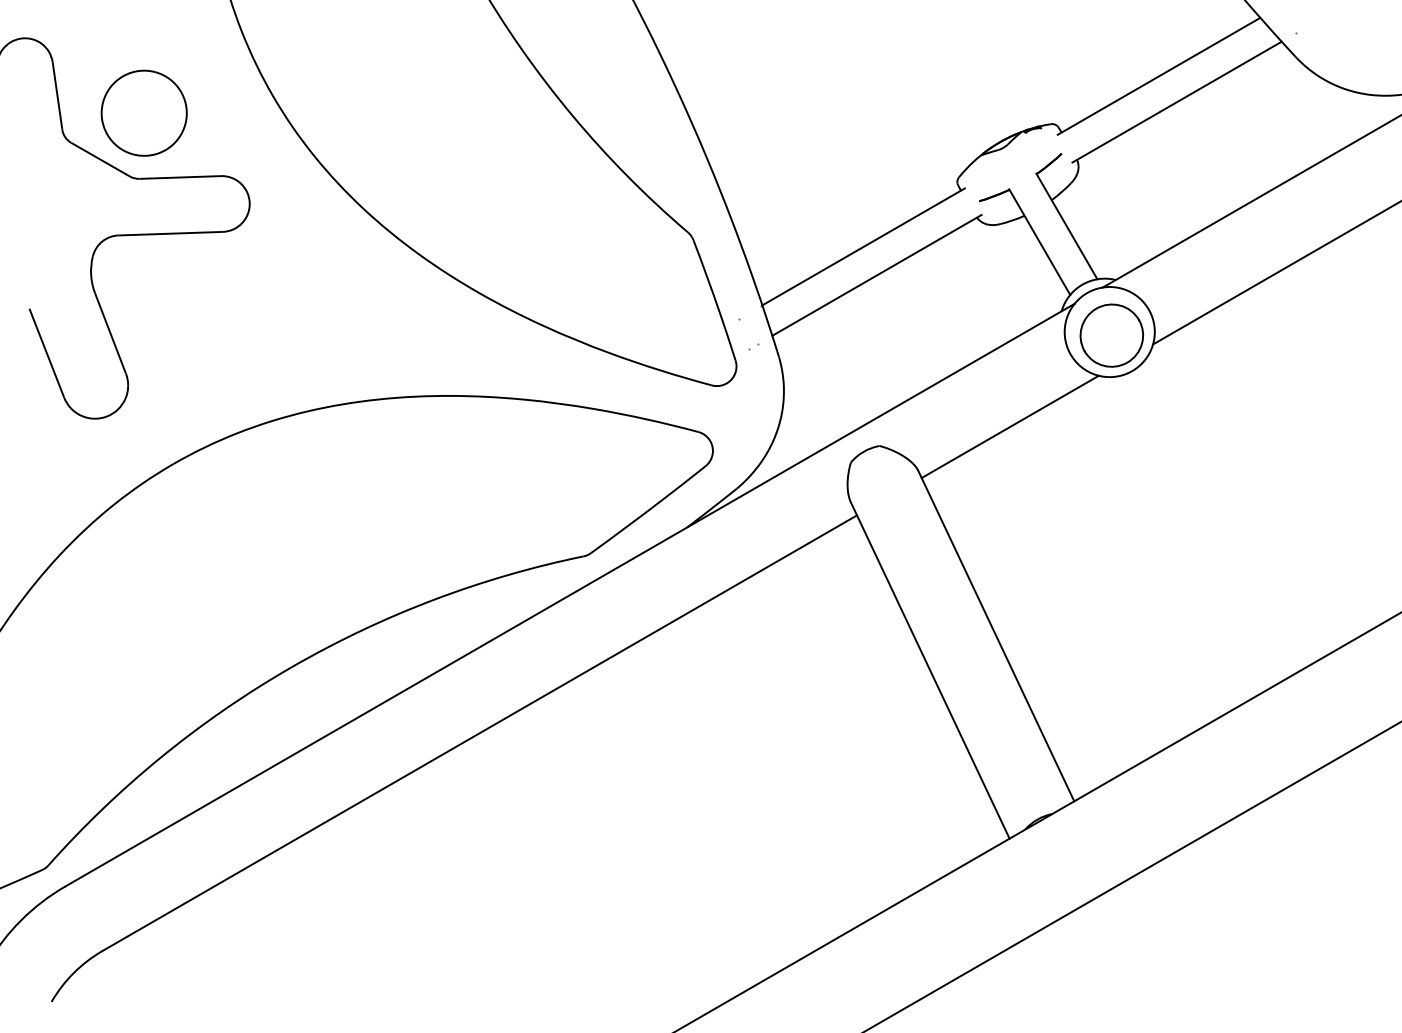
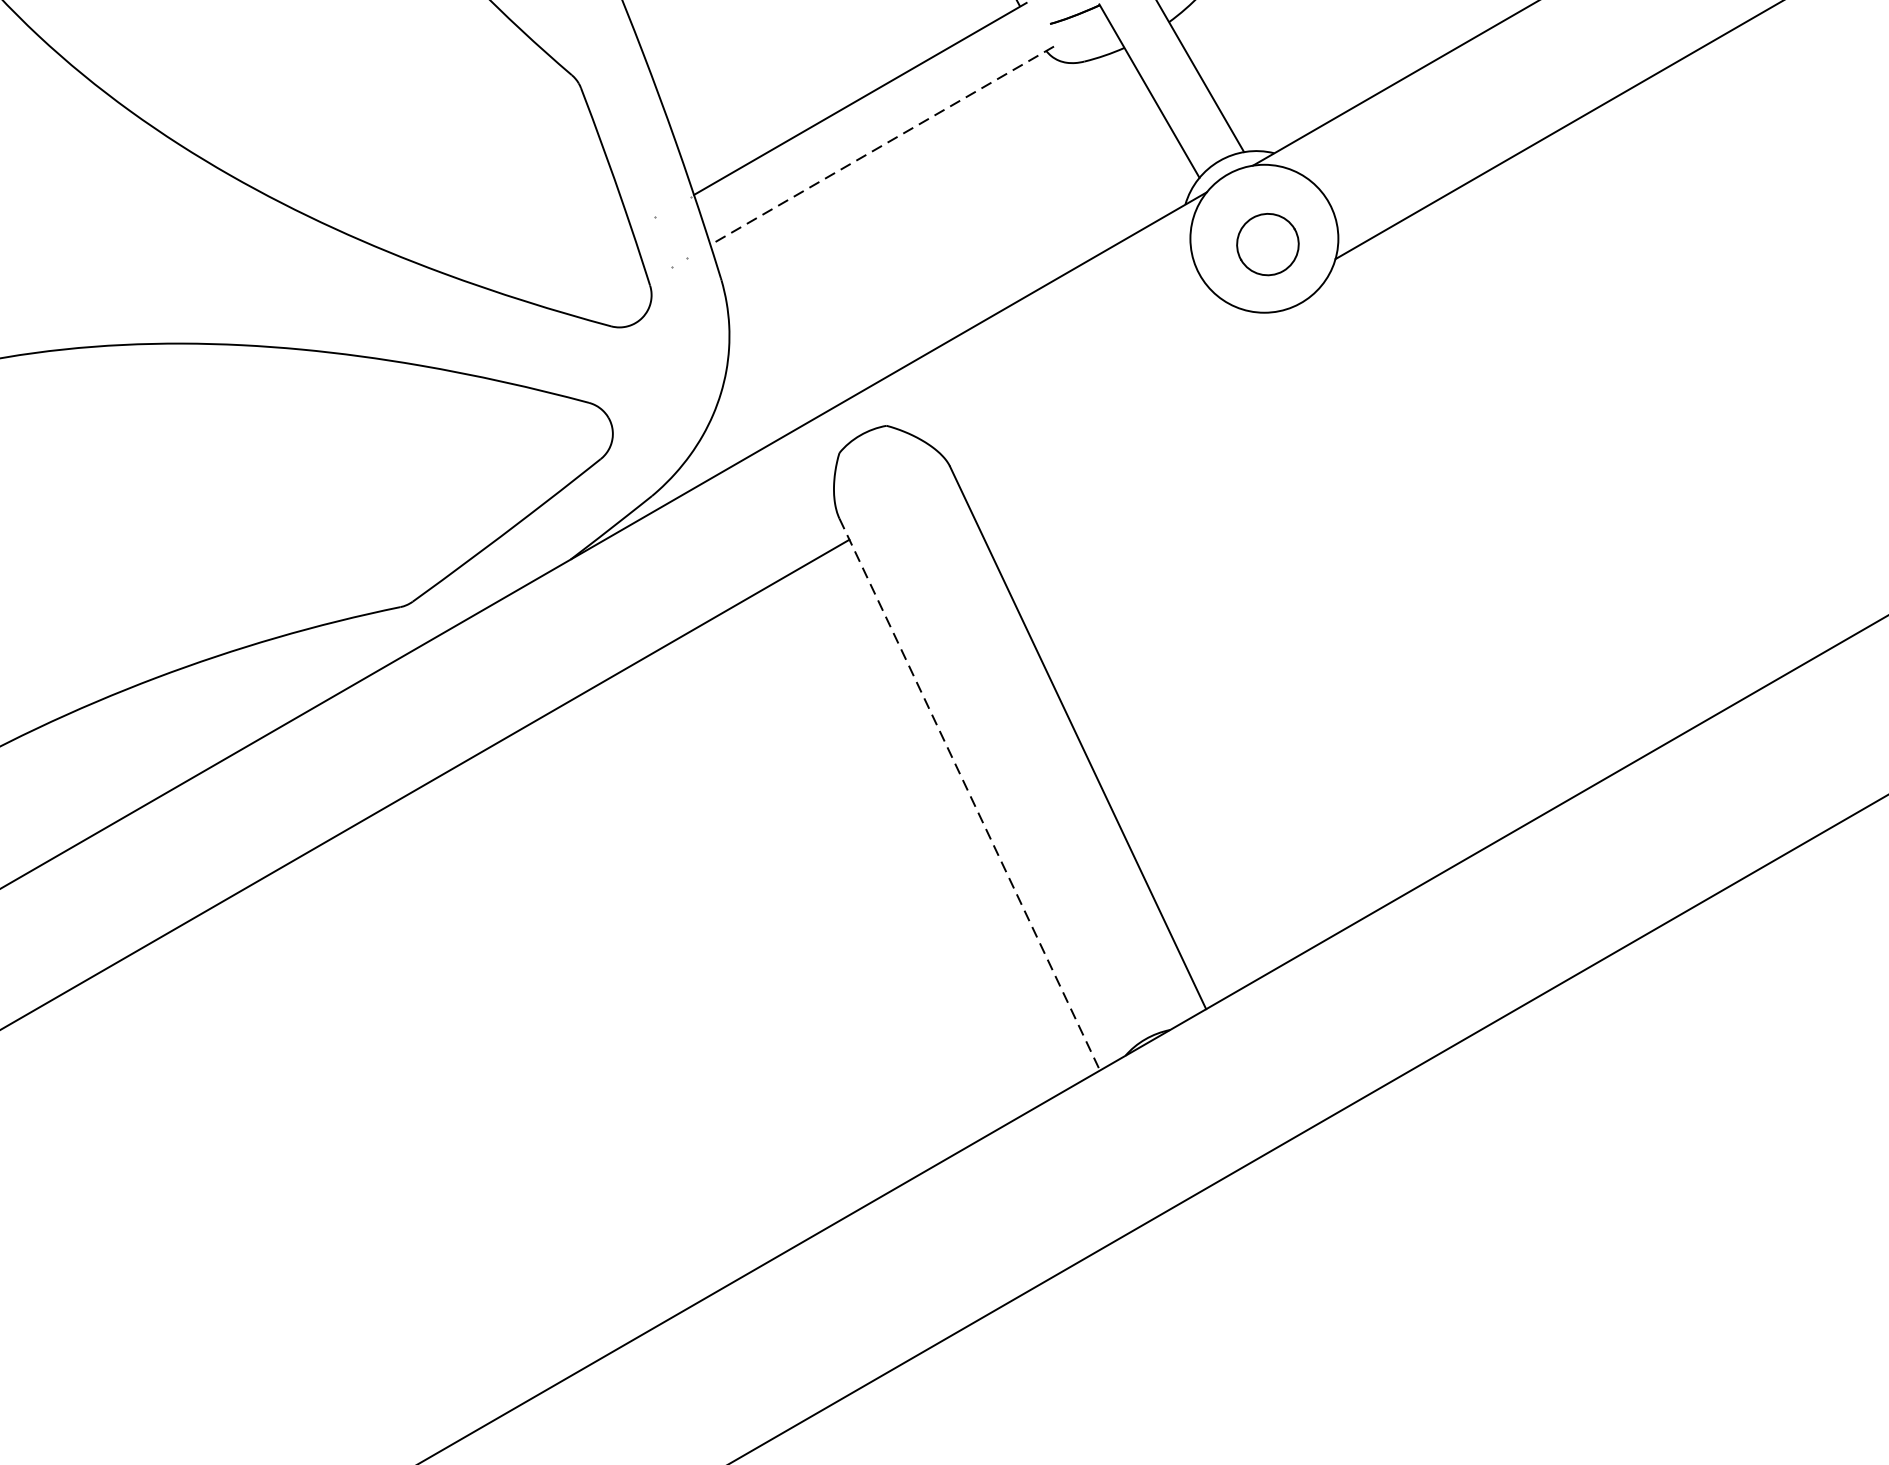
line: (876, 275) -> (881, 145), solid -> dashed
part: (1111, 335) -> (1267, 244), size x0.6
line: (1009, 426) -> (1099, 393), removed
line: (930, 670) -> (970, 794), solid -> dashed

